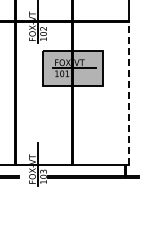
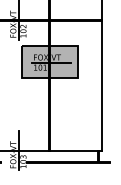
line: (129, 92) -> (102, 84), dashed -> solid

